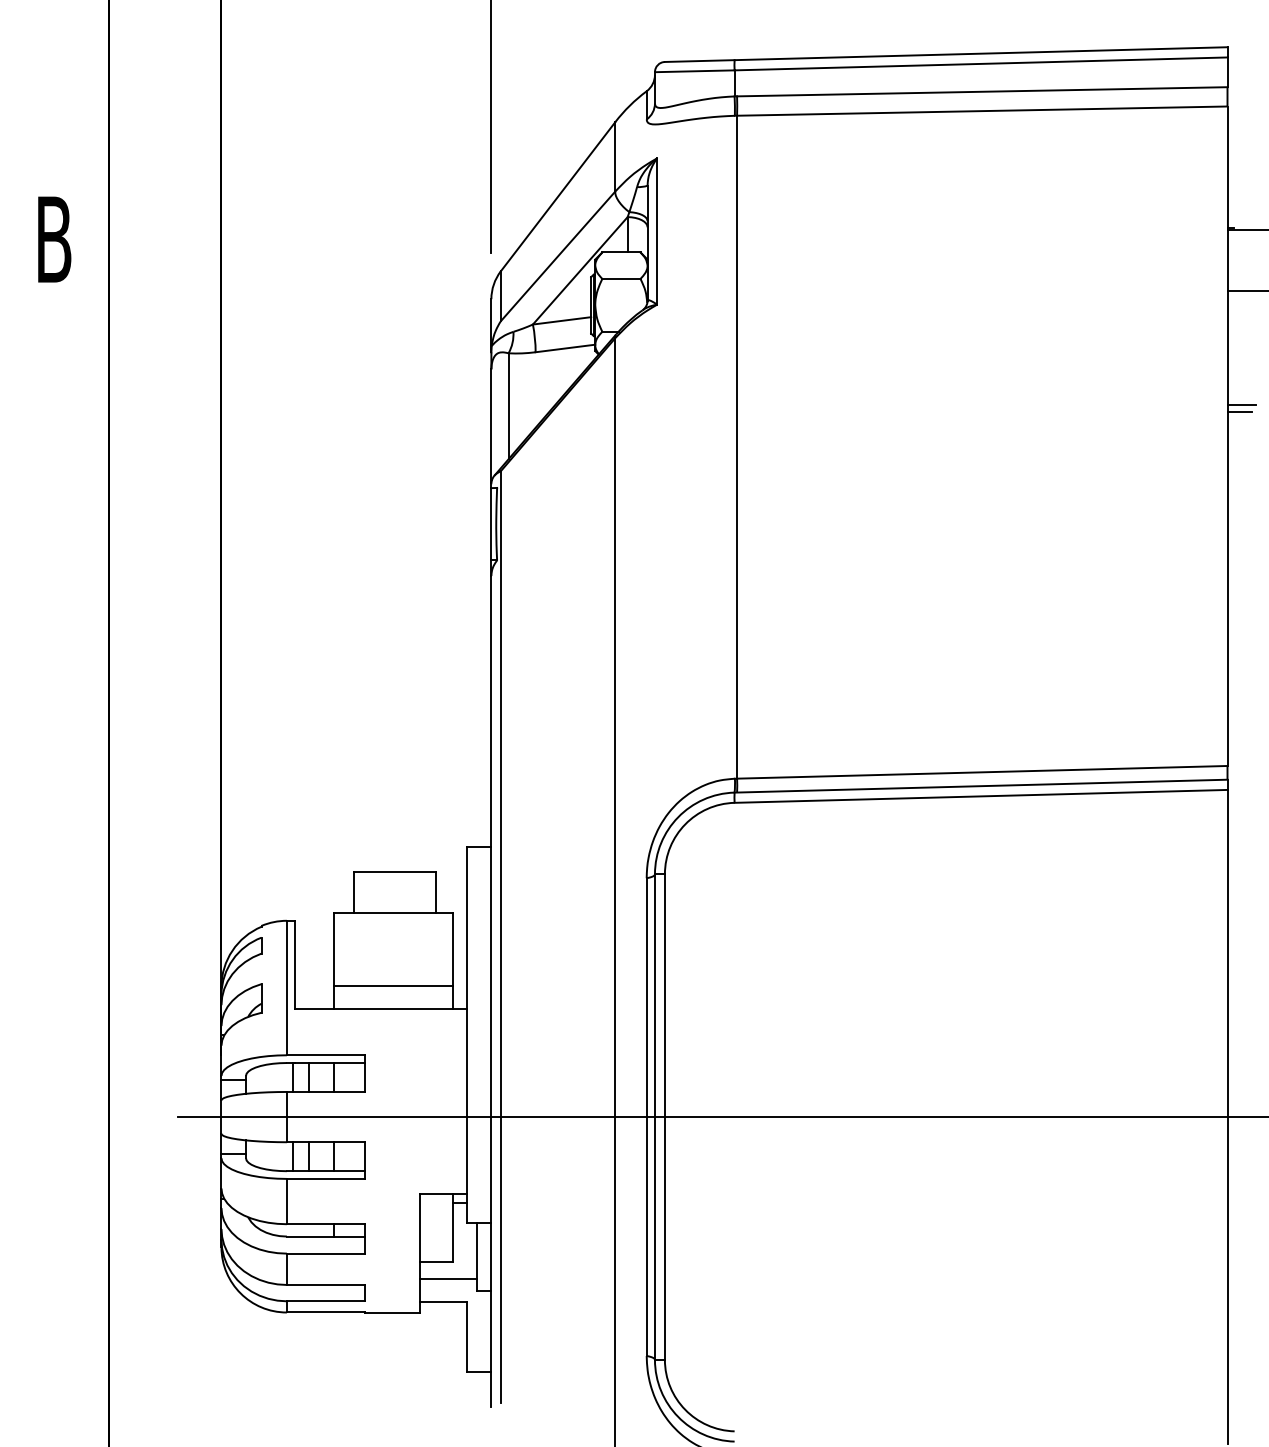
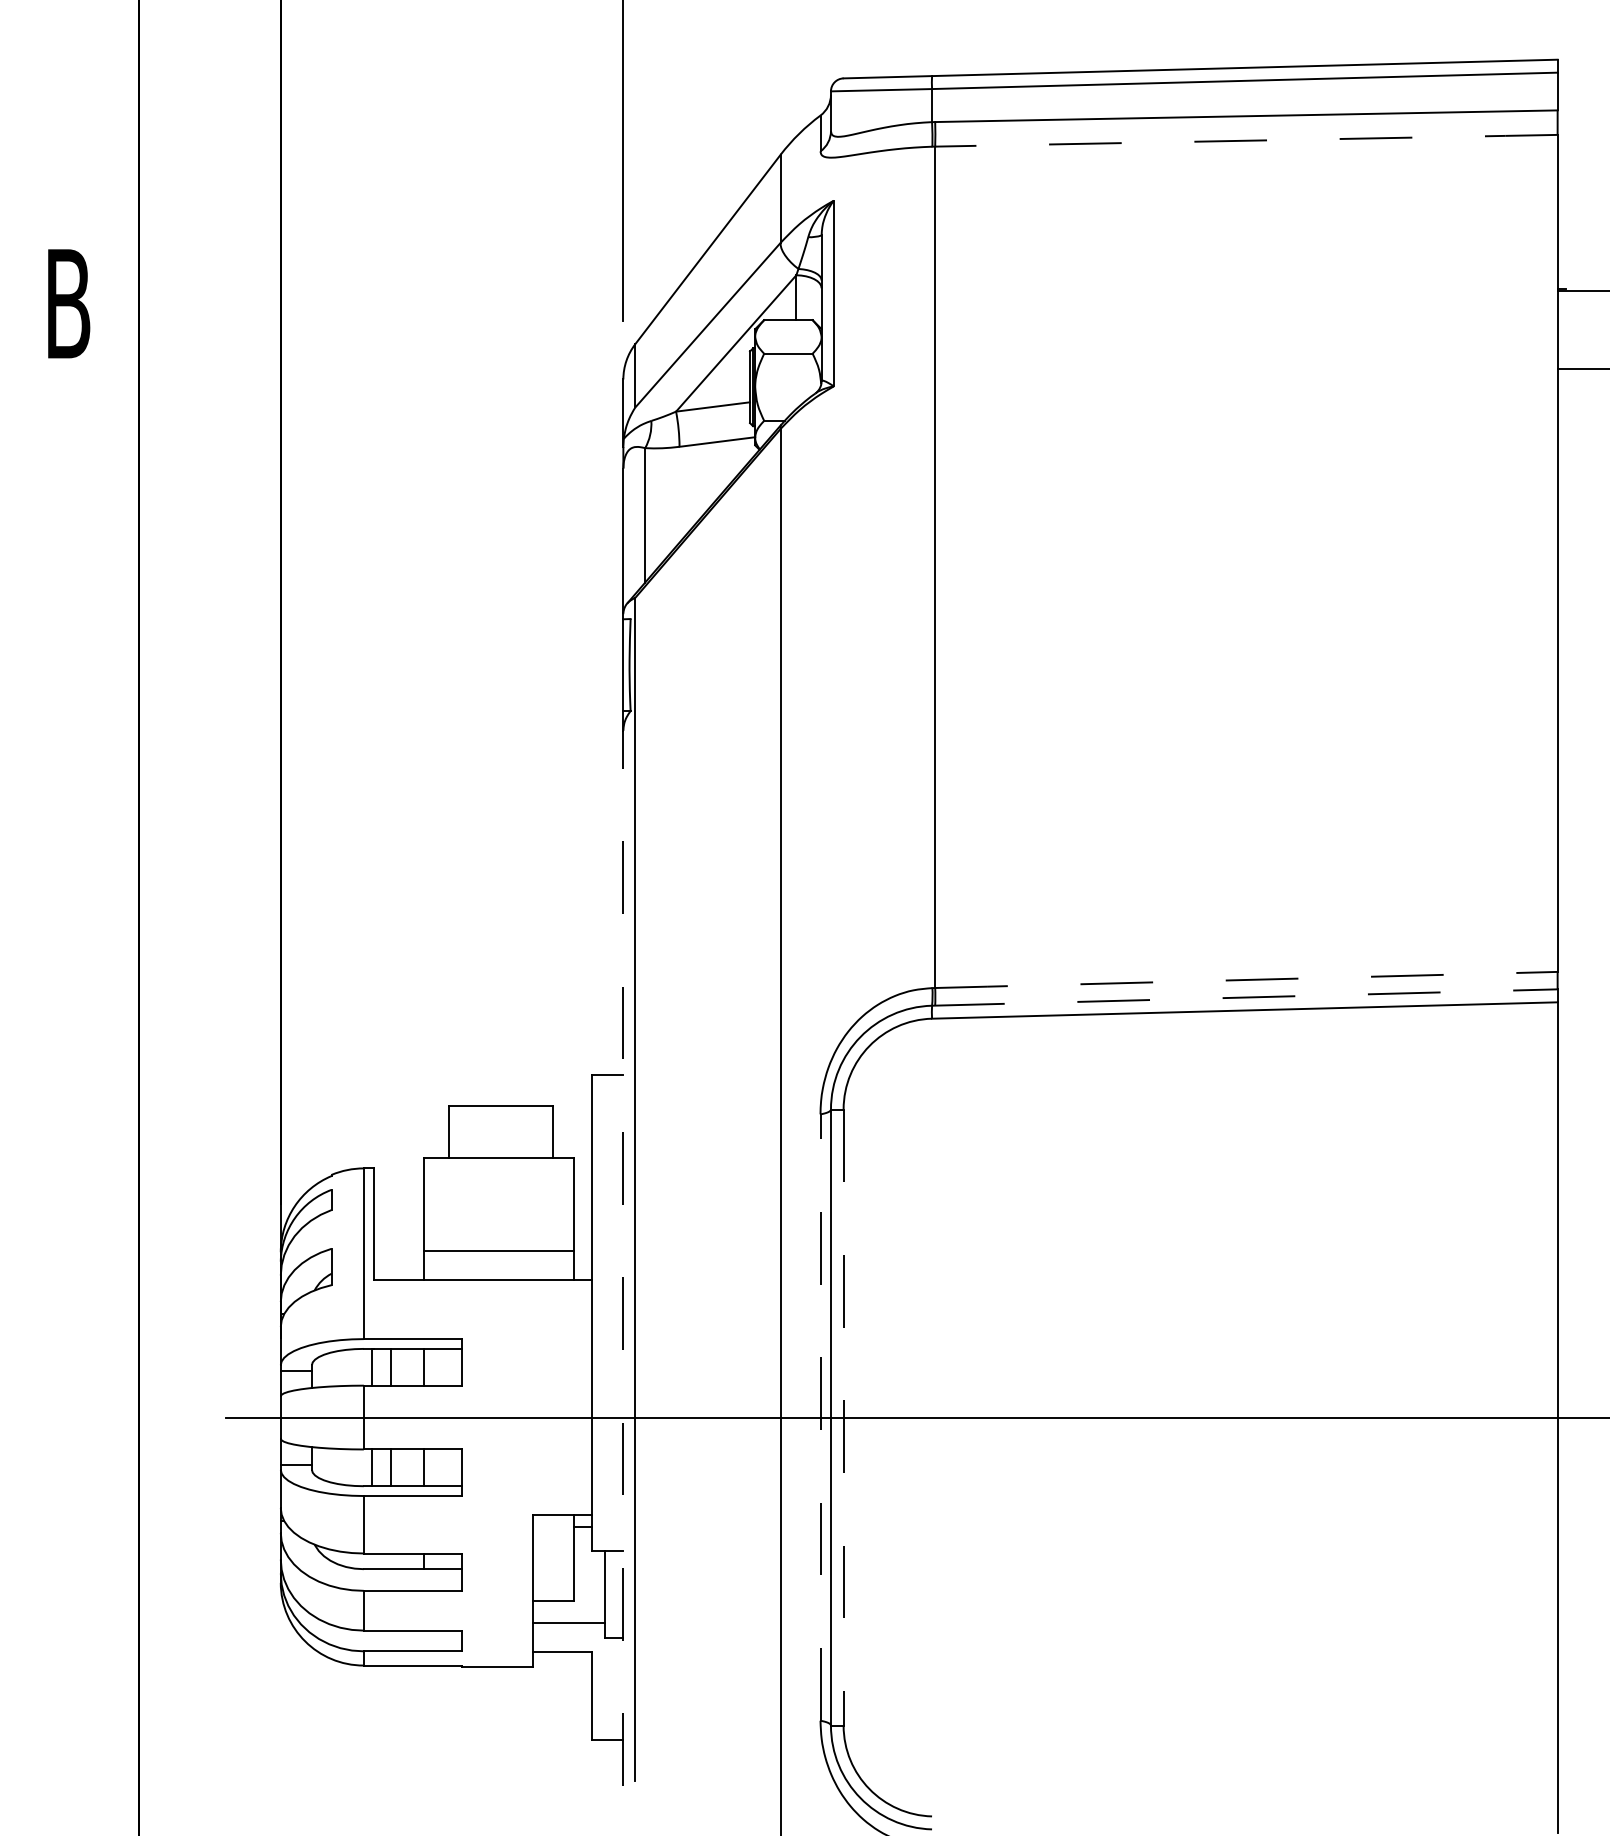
line: (983, 110) -> (1247, 140), solid -> dashed
line: (1241, 404) -> (1575, 513), removed
line: (1240, 412) -> (1573, 523), removed
line: (981, 771) -> (1245, 979), solid -> dashed
line: (980, 786) -> (1244, 997), solid -> dashed
line: (491, 991) -> (623, 1258), solid -> dashed
line: (646, 1117) -> (820, 1417), solid -> dashed
line: (664, 1117) -> (843, 1418), solid -> dashed

